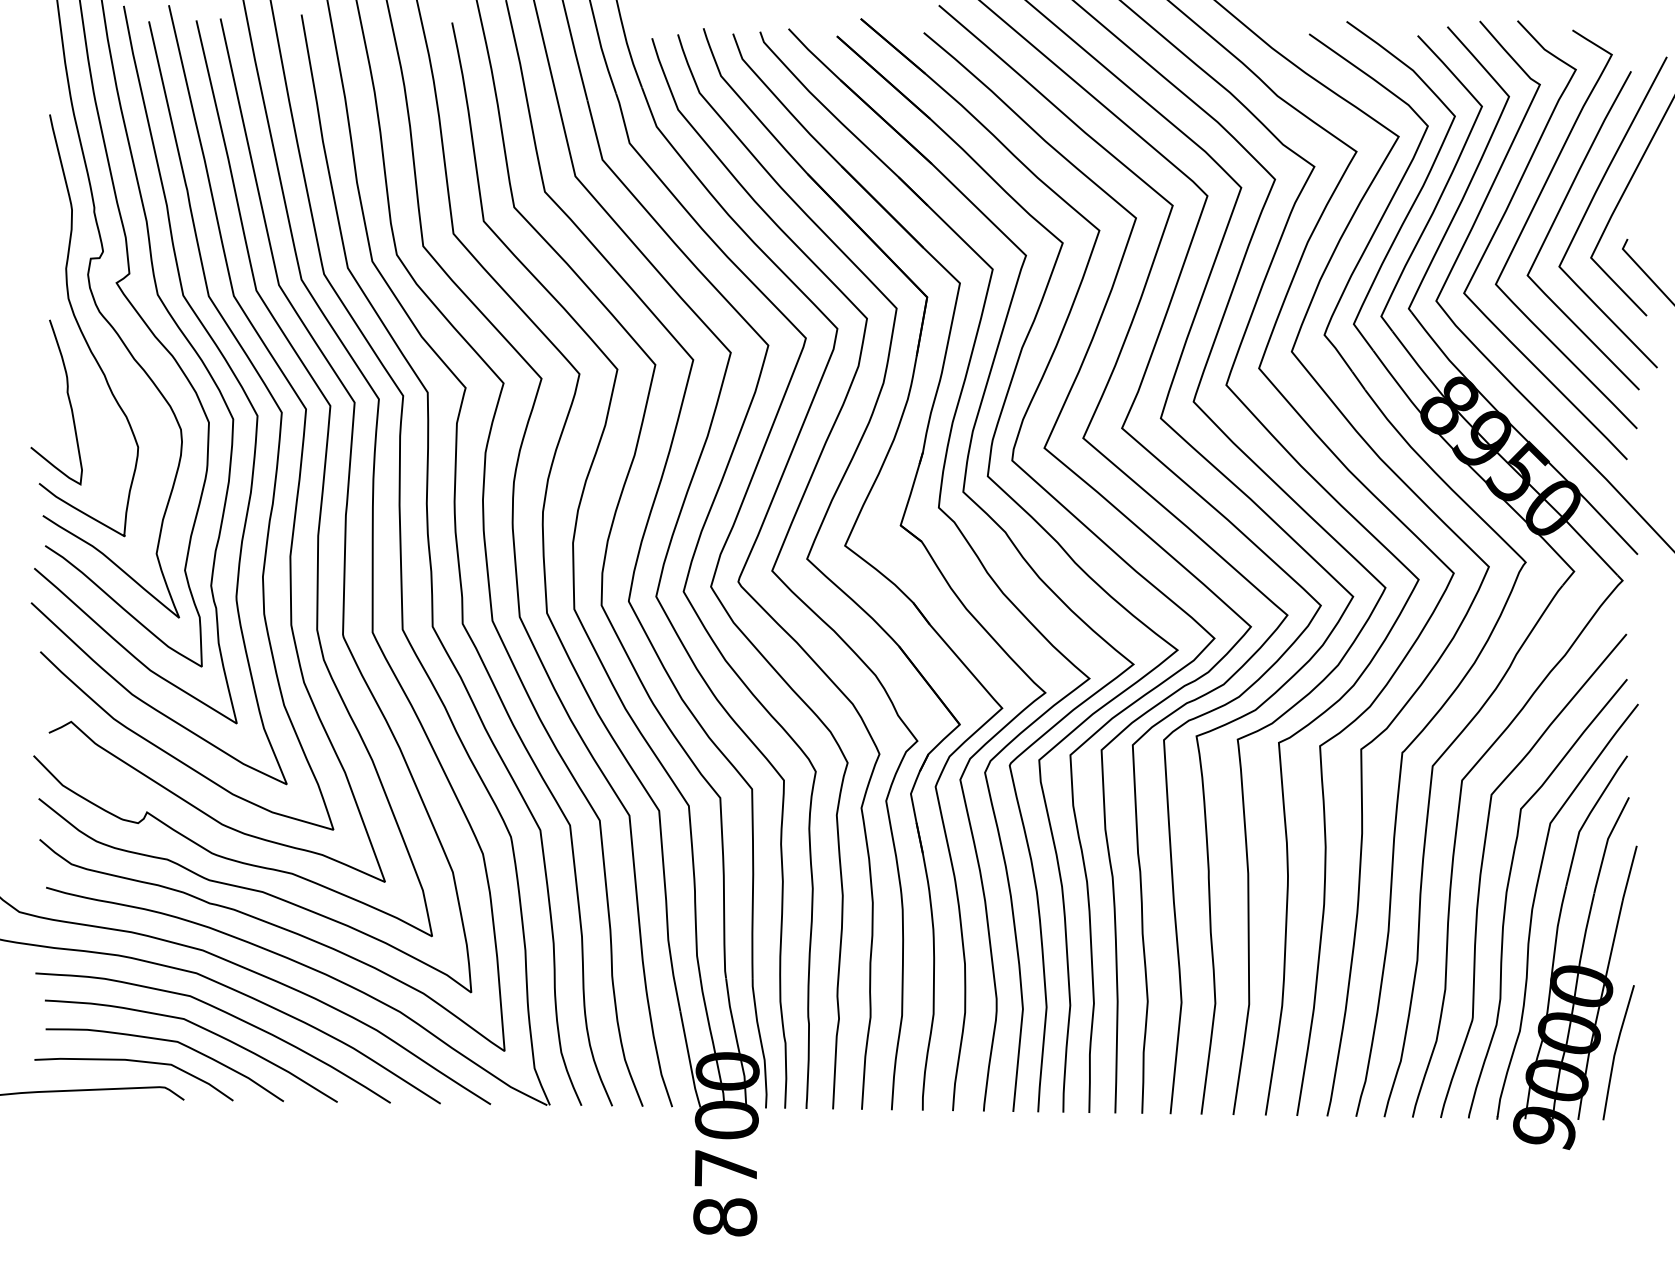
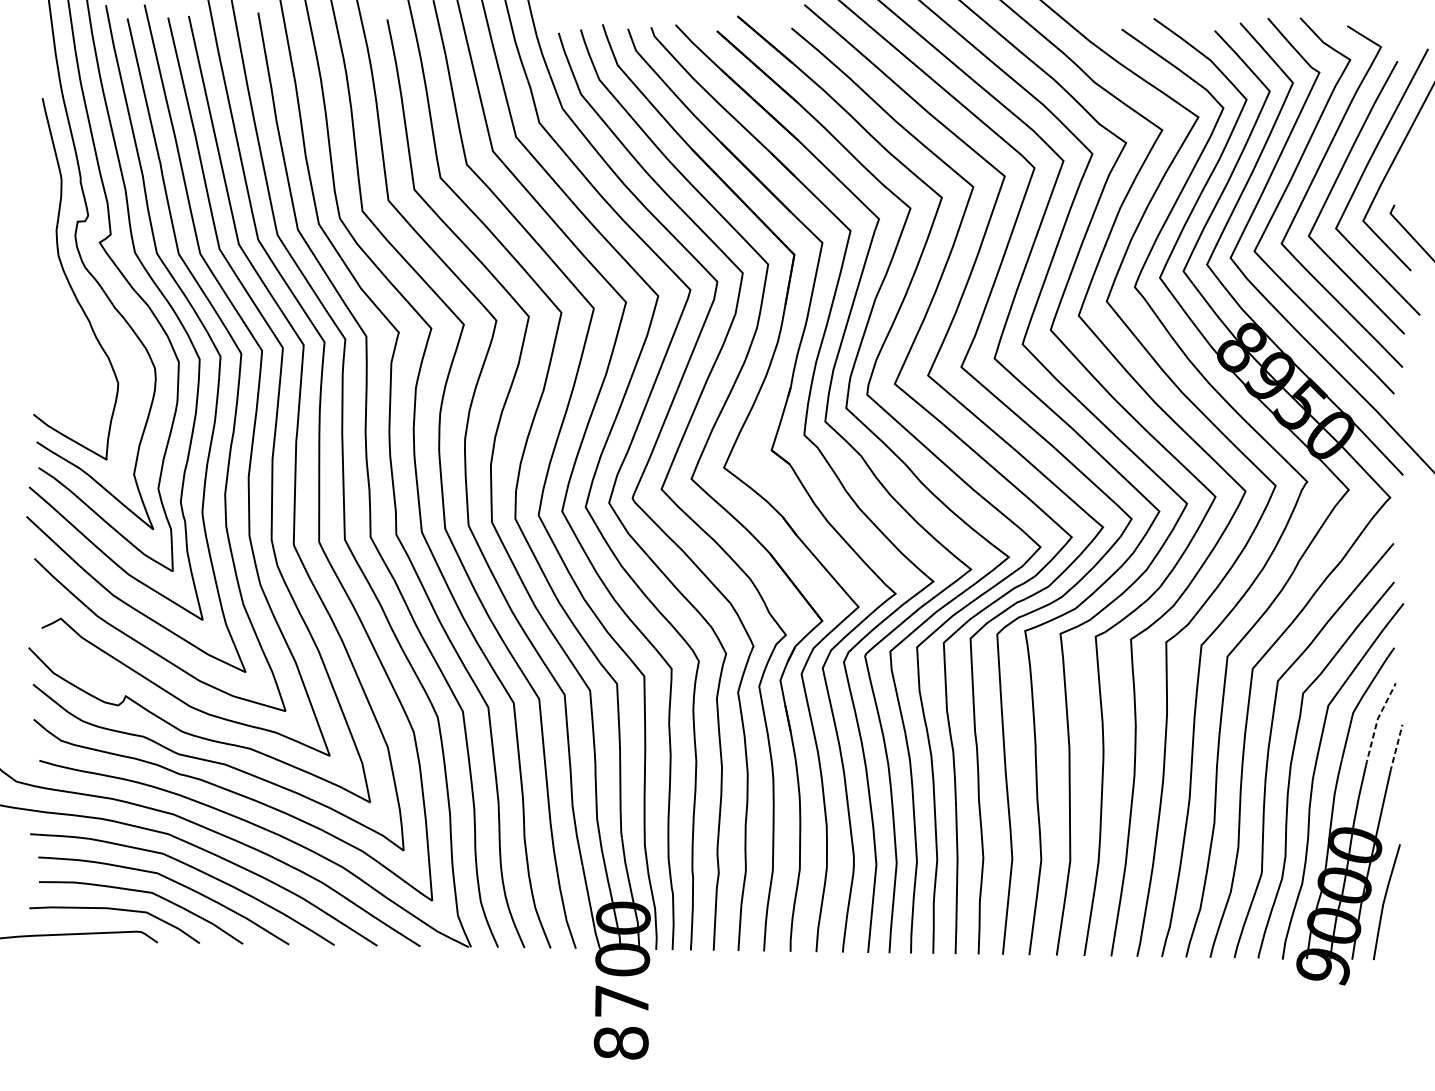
curve: (67, 397) -> (57, 340), removed
line: (1606, 843) -> (1376, 722), solid -> dashed
line: (1629, 873) -> (1396, 748), solid -> dashed

